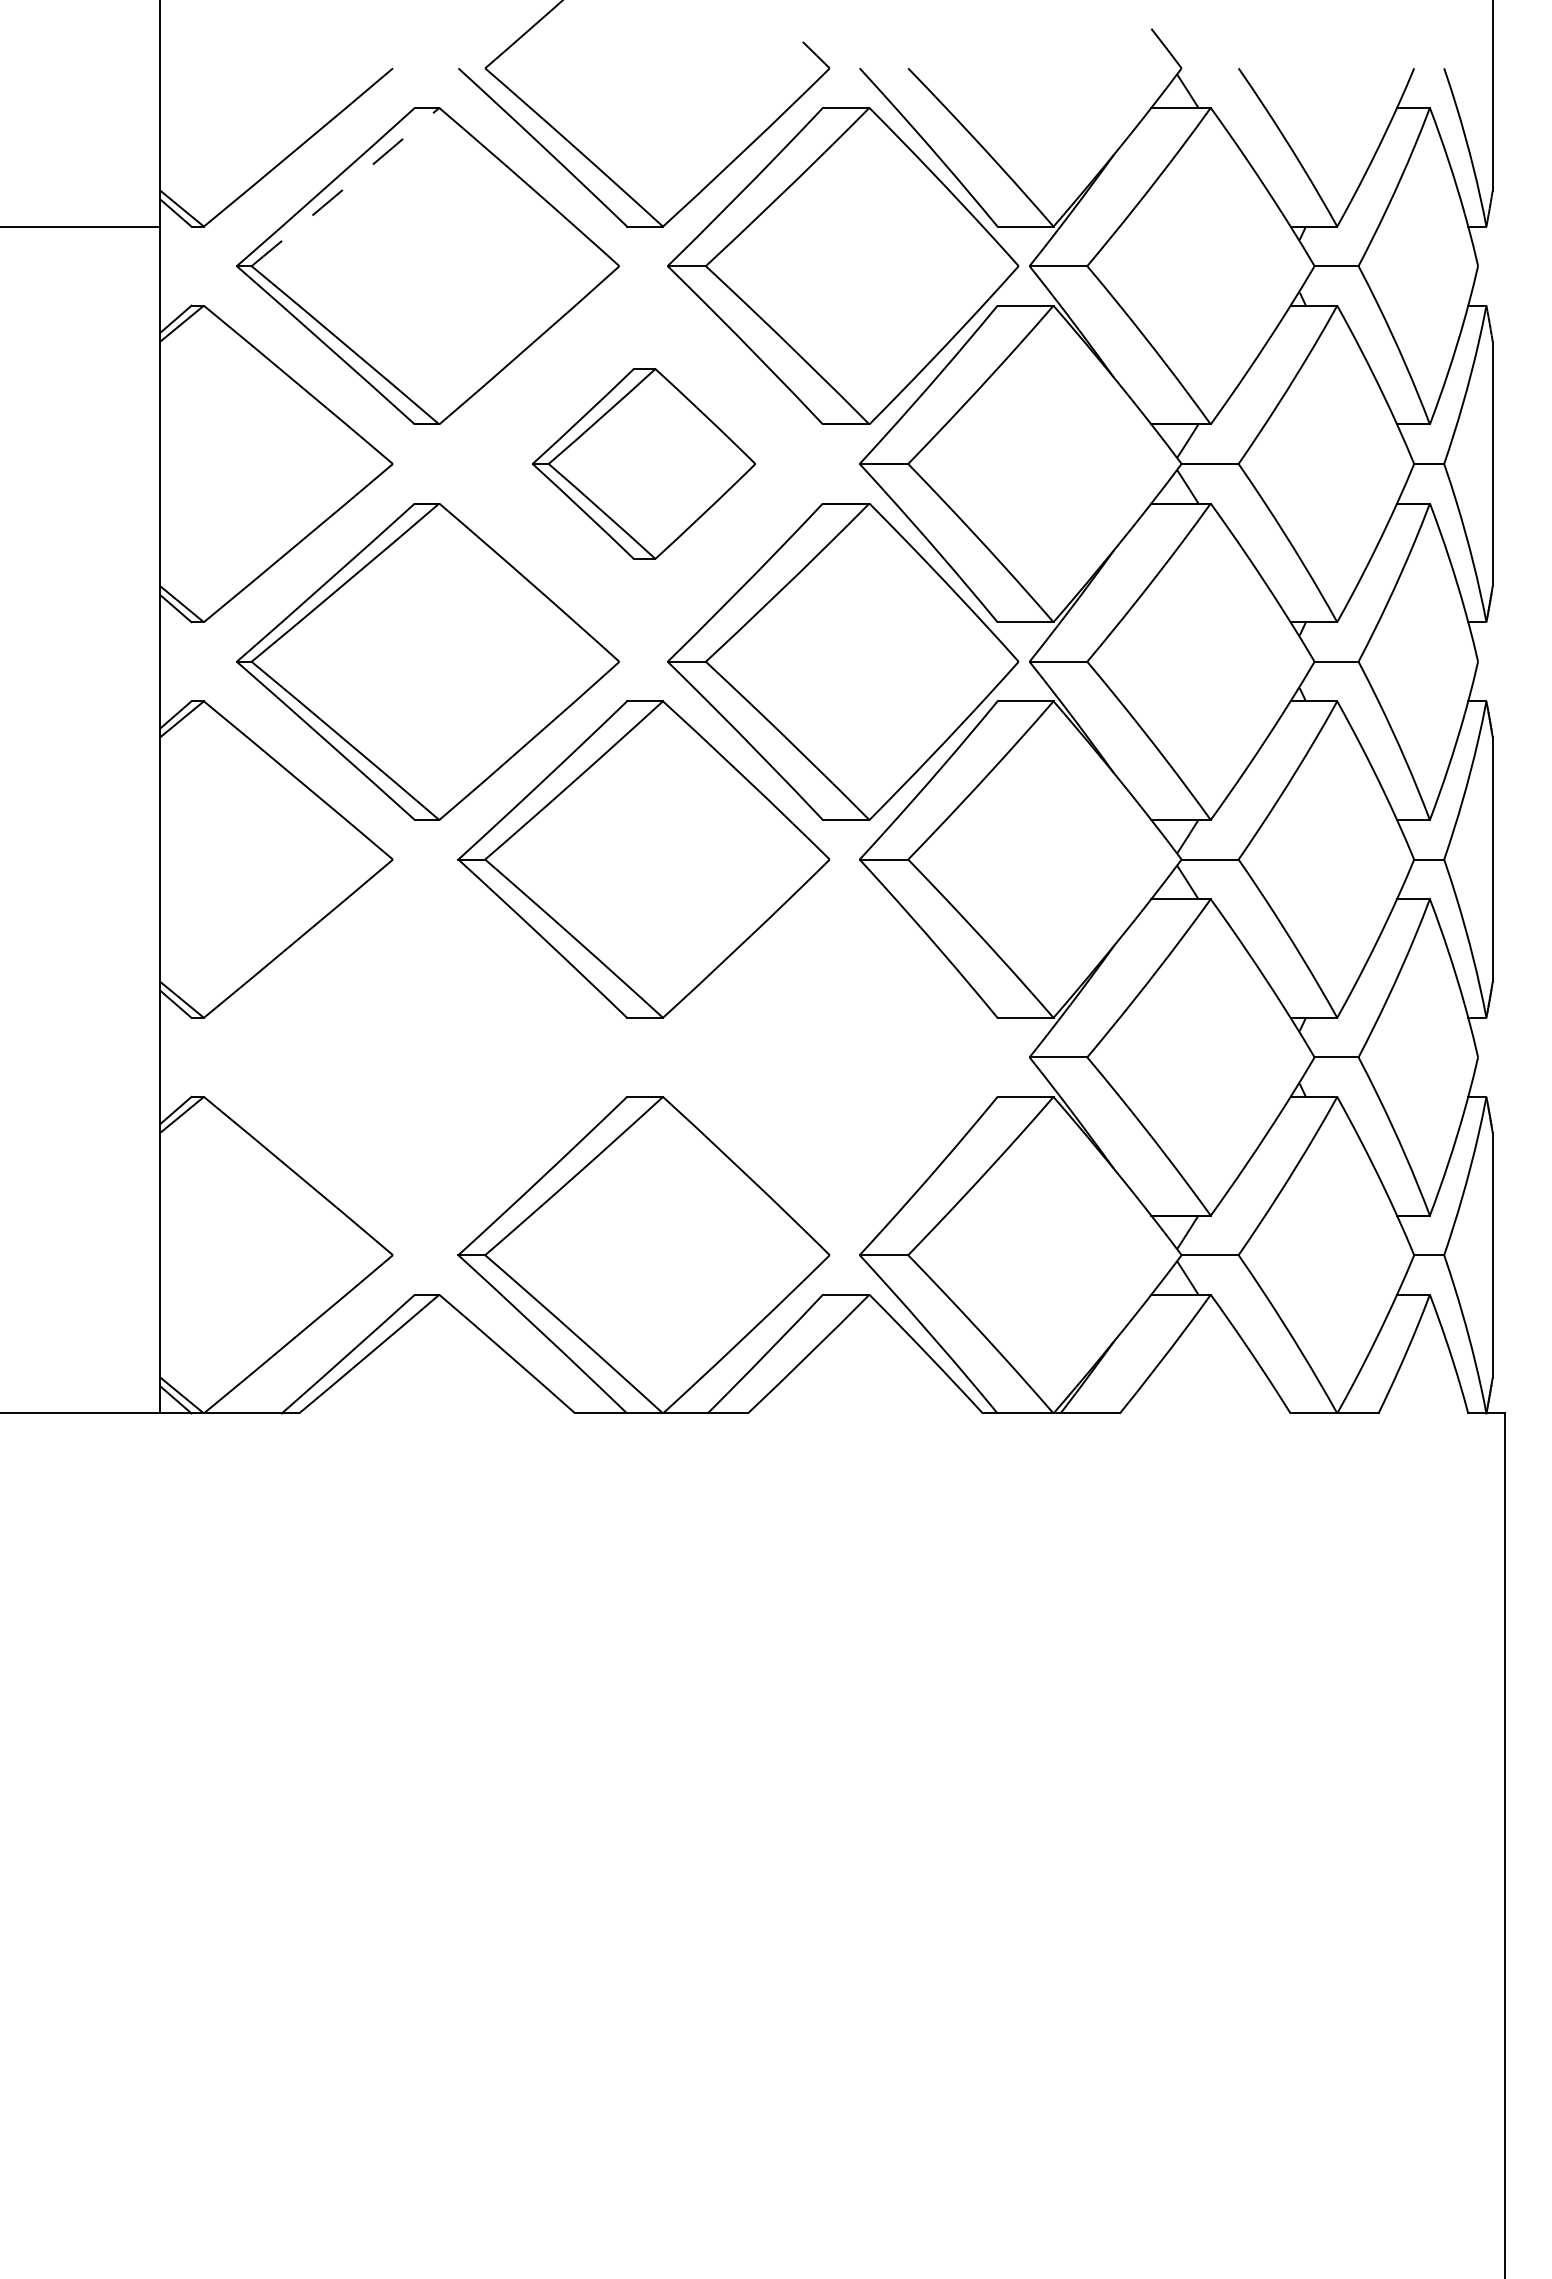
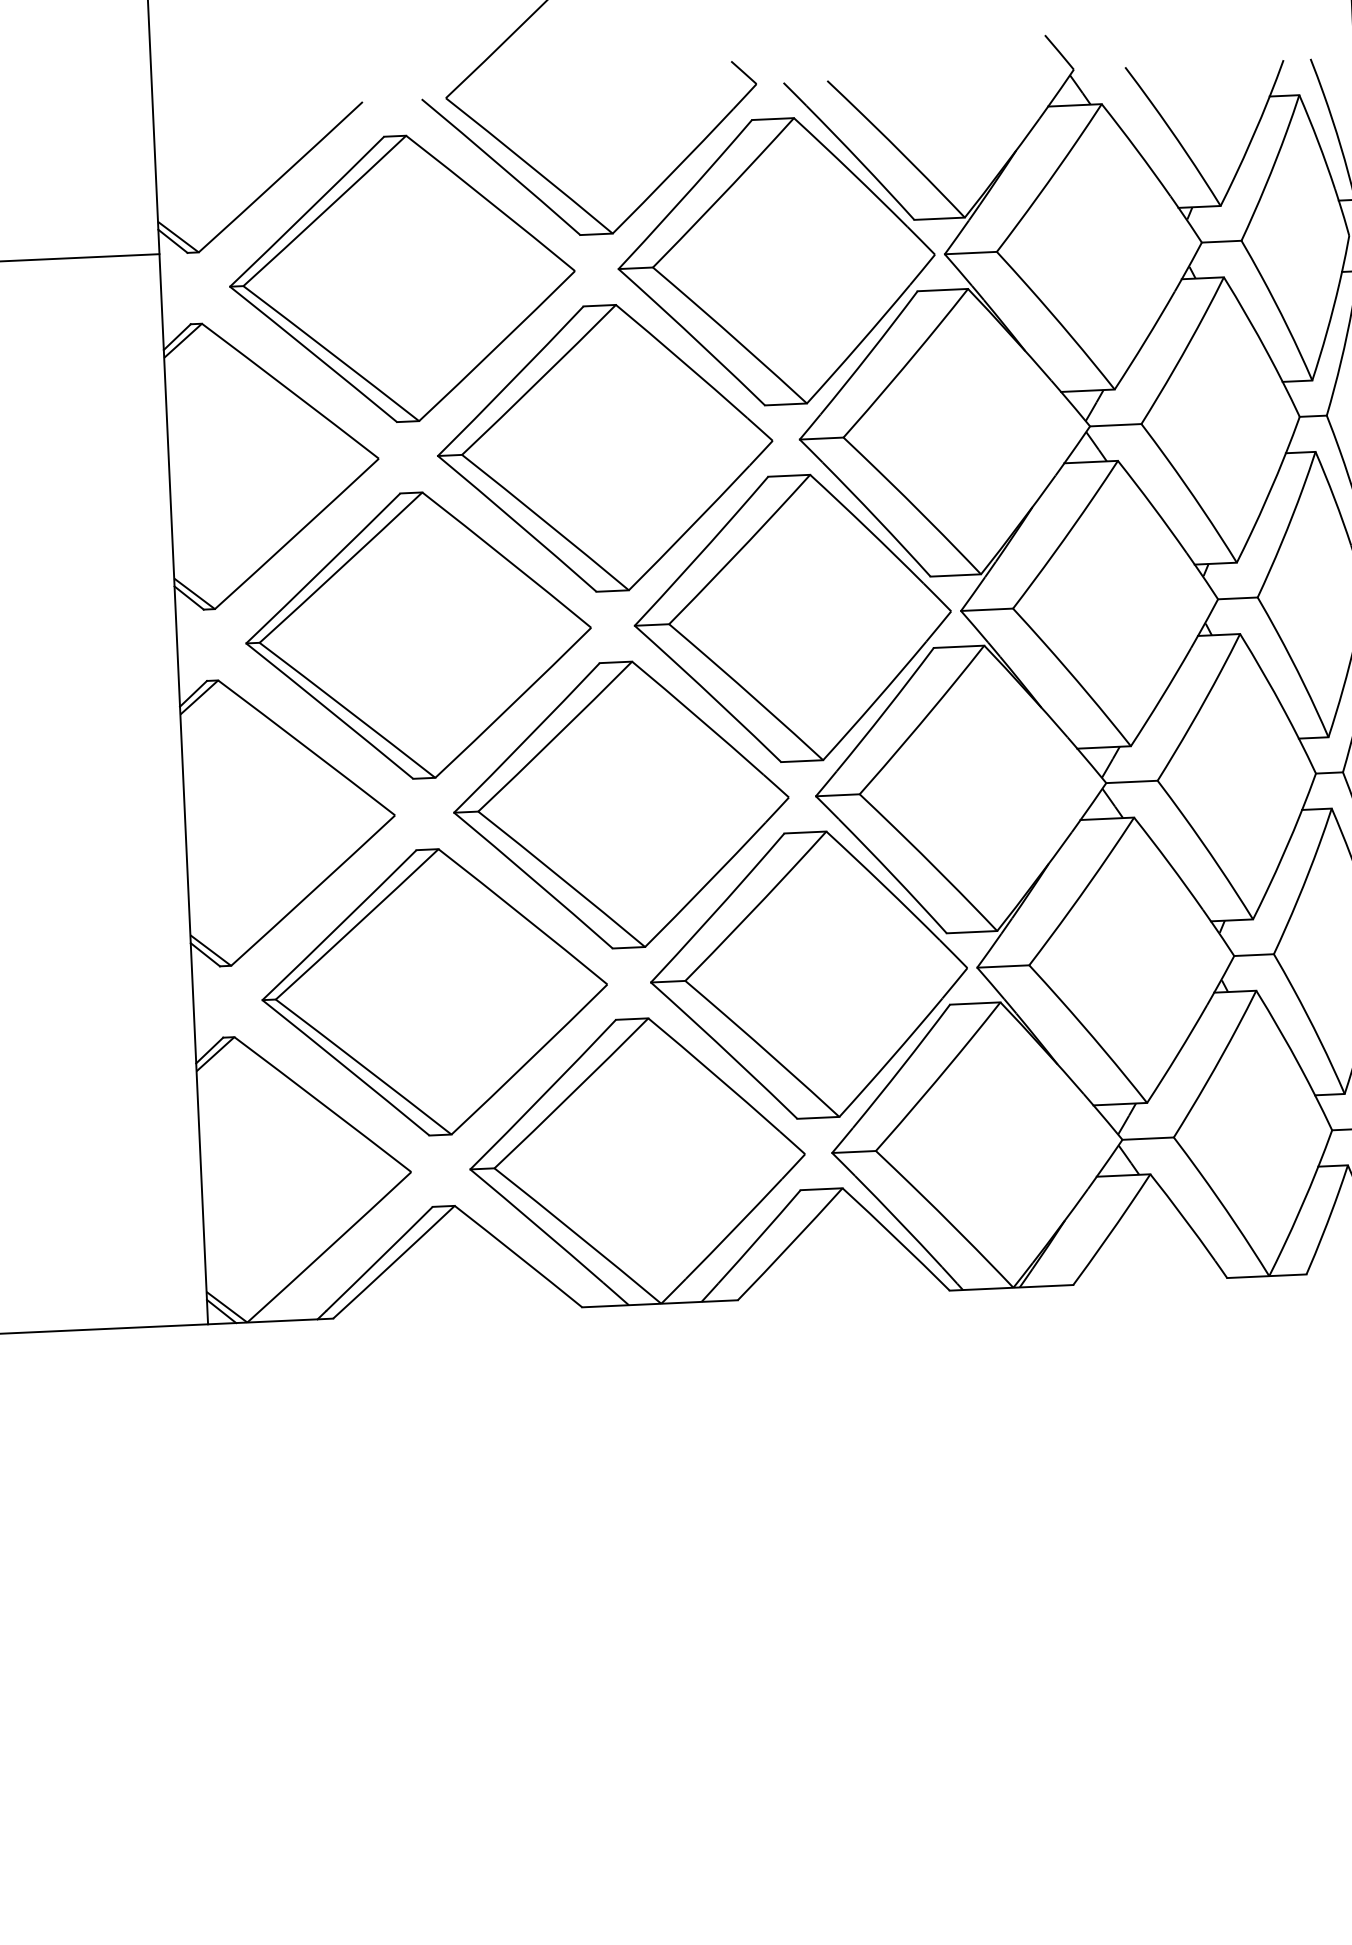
arc: (345, 187) -> (324, 211), dashed -> solid
part: (643, 463) -> (604, 448), size x1.67
part: (427, 1057) -> (434, 992), added
part: (843, 1057) -> (809, 975), added

